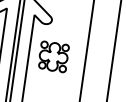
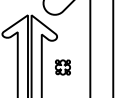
part: (53, 56) -> (62, 67), size x0.6

